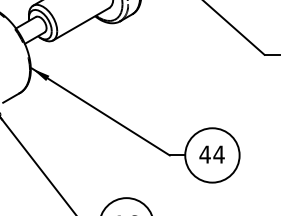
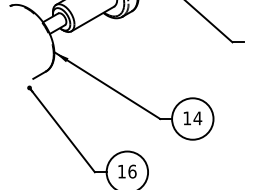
text: (204, 154) -> (186, 118), 44 -> 14

